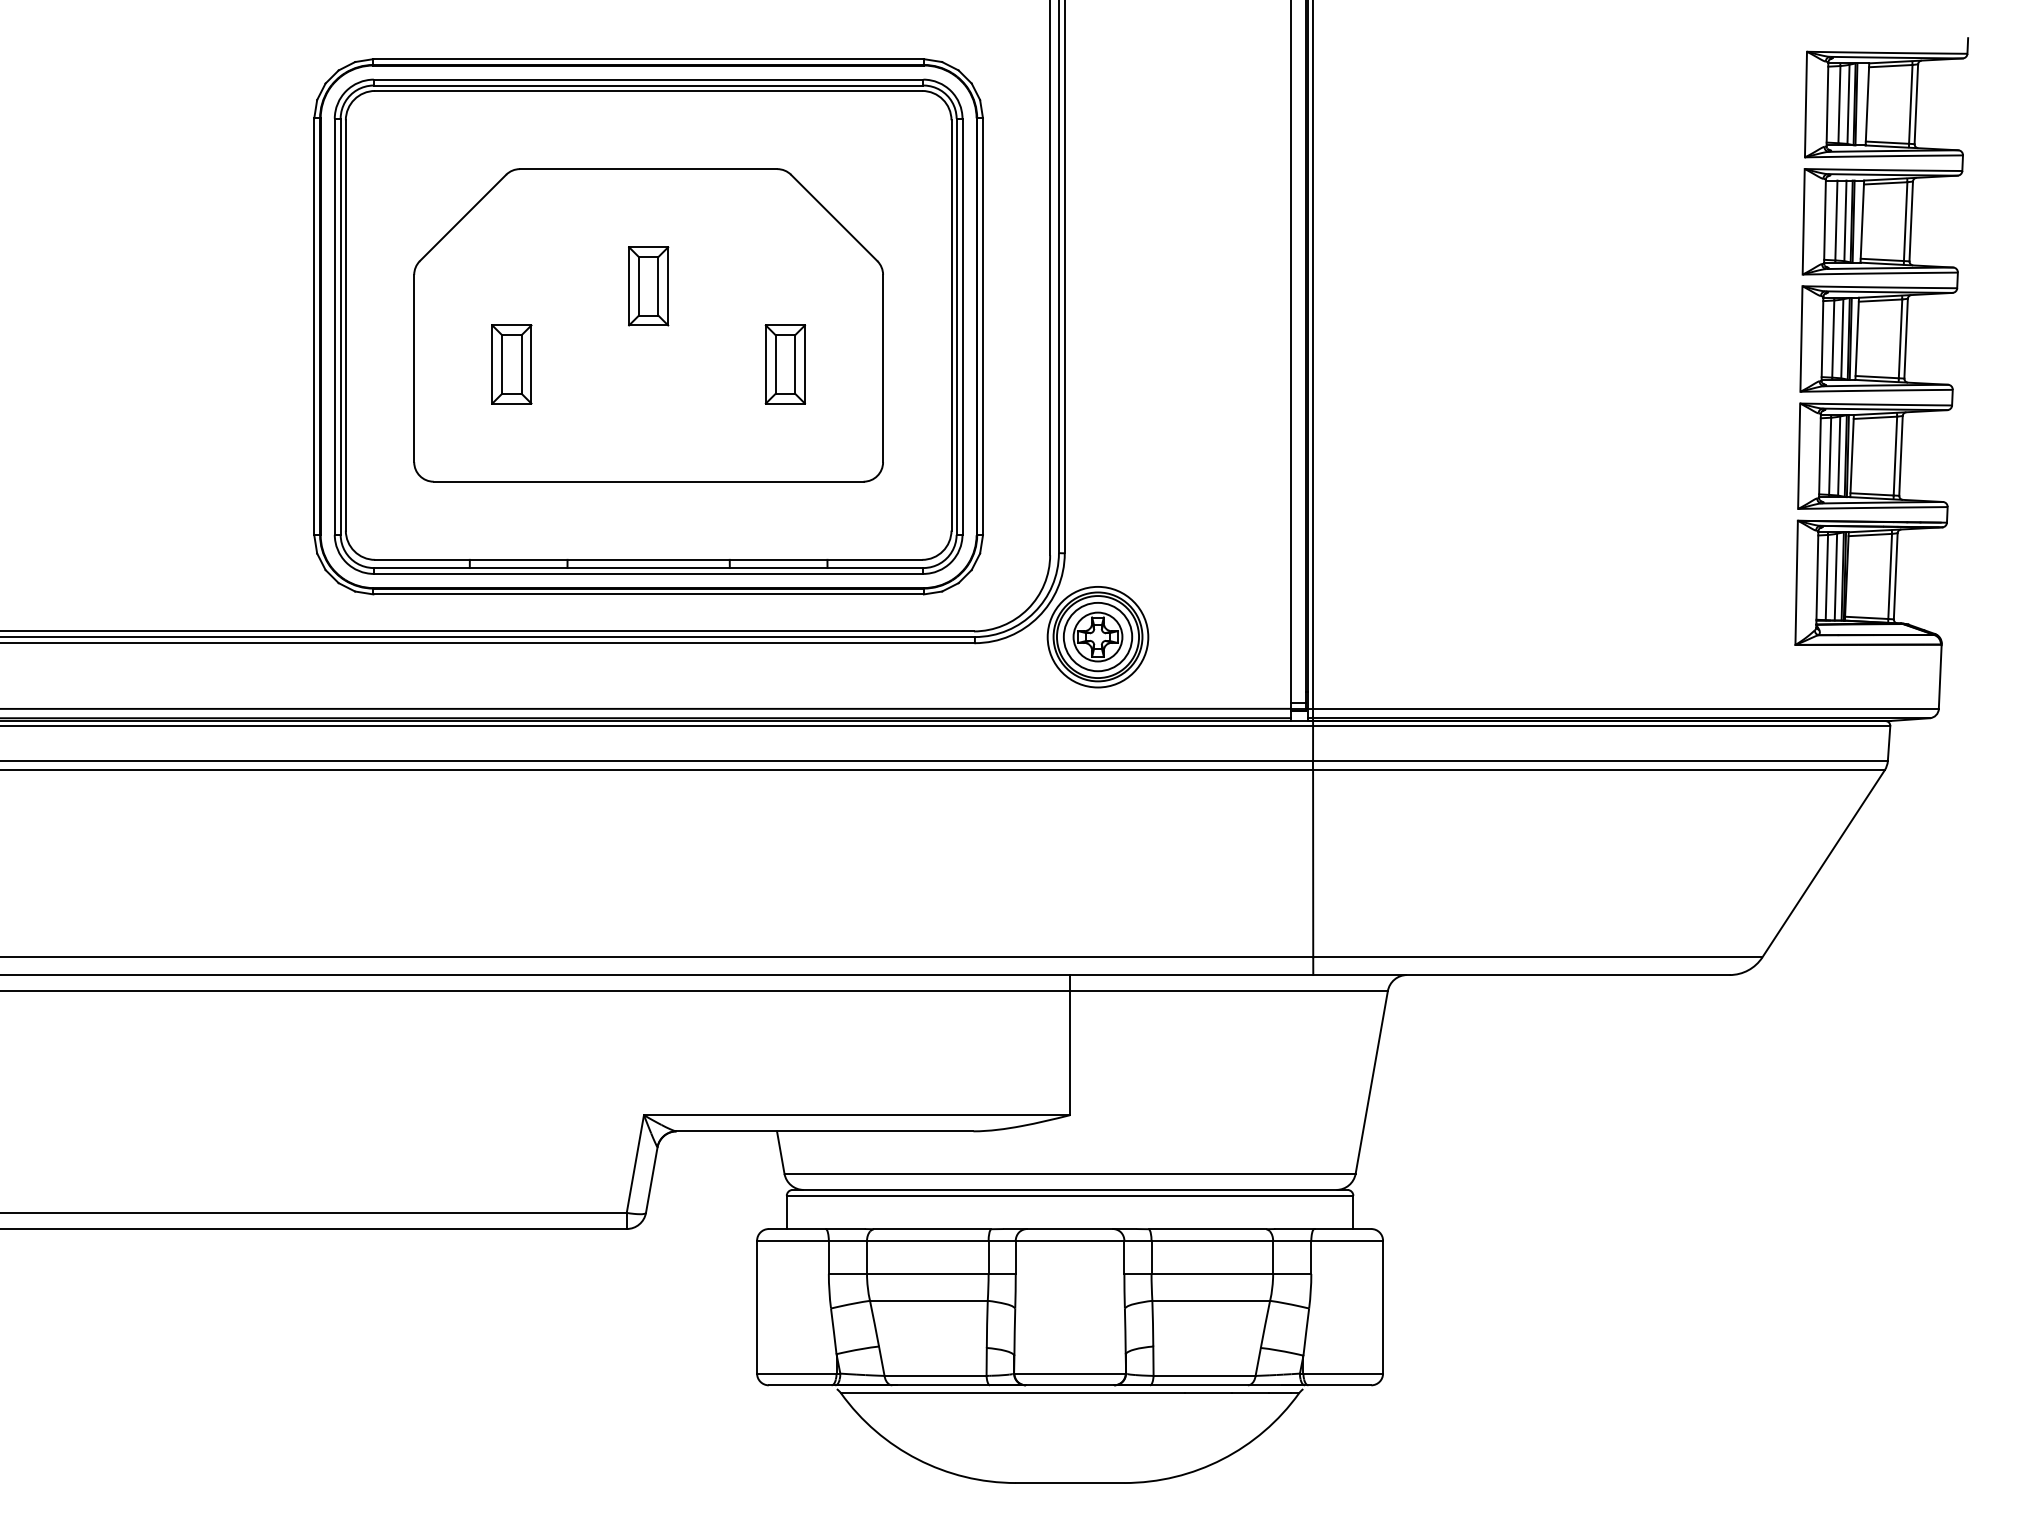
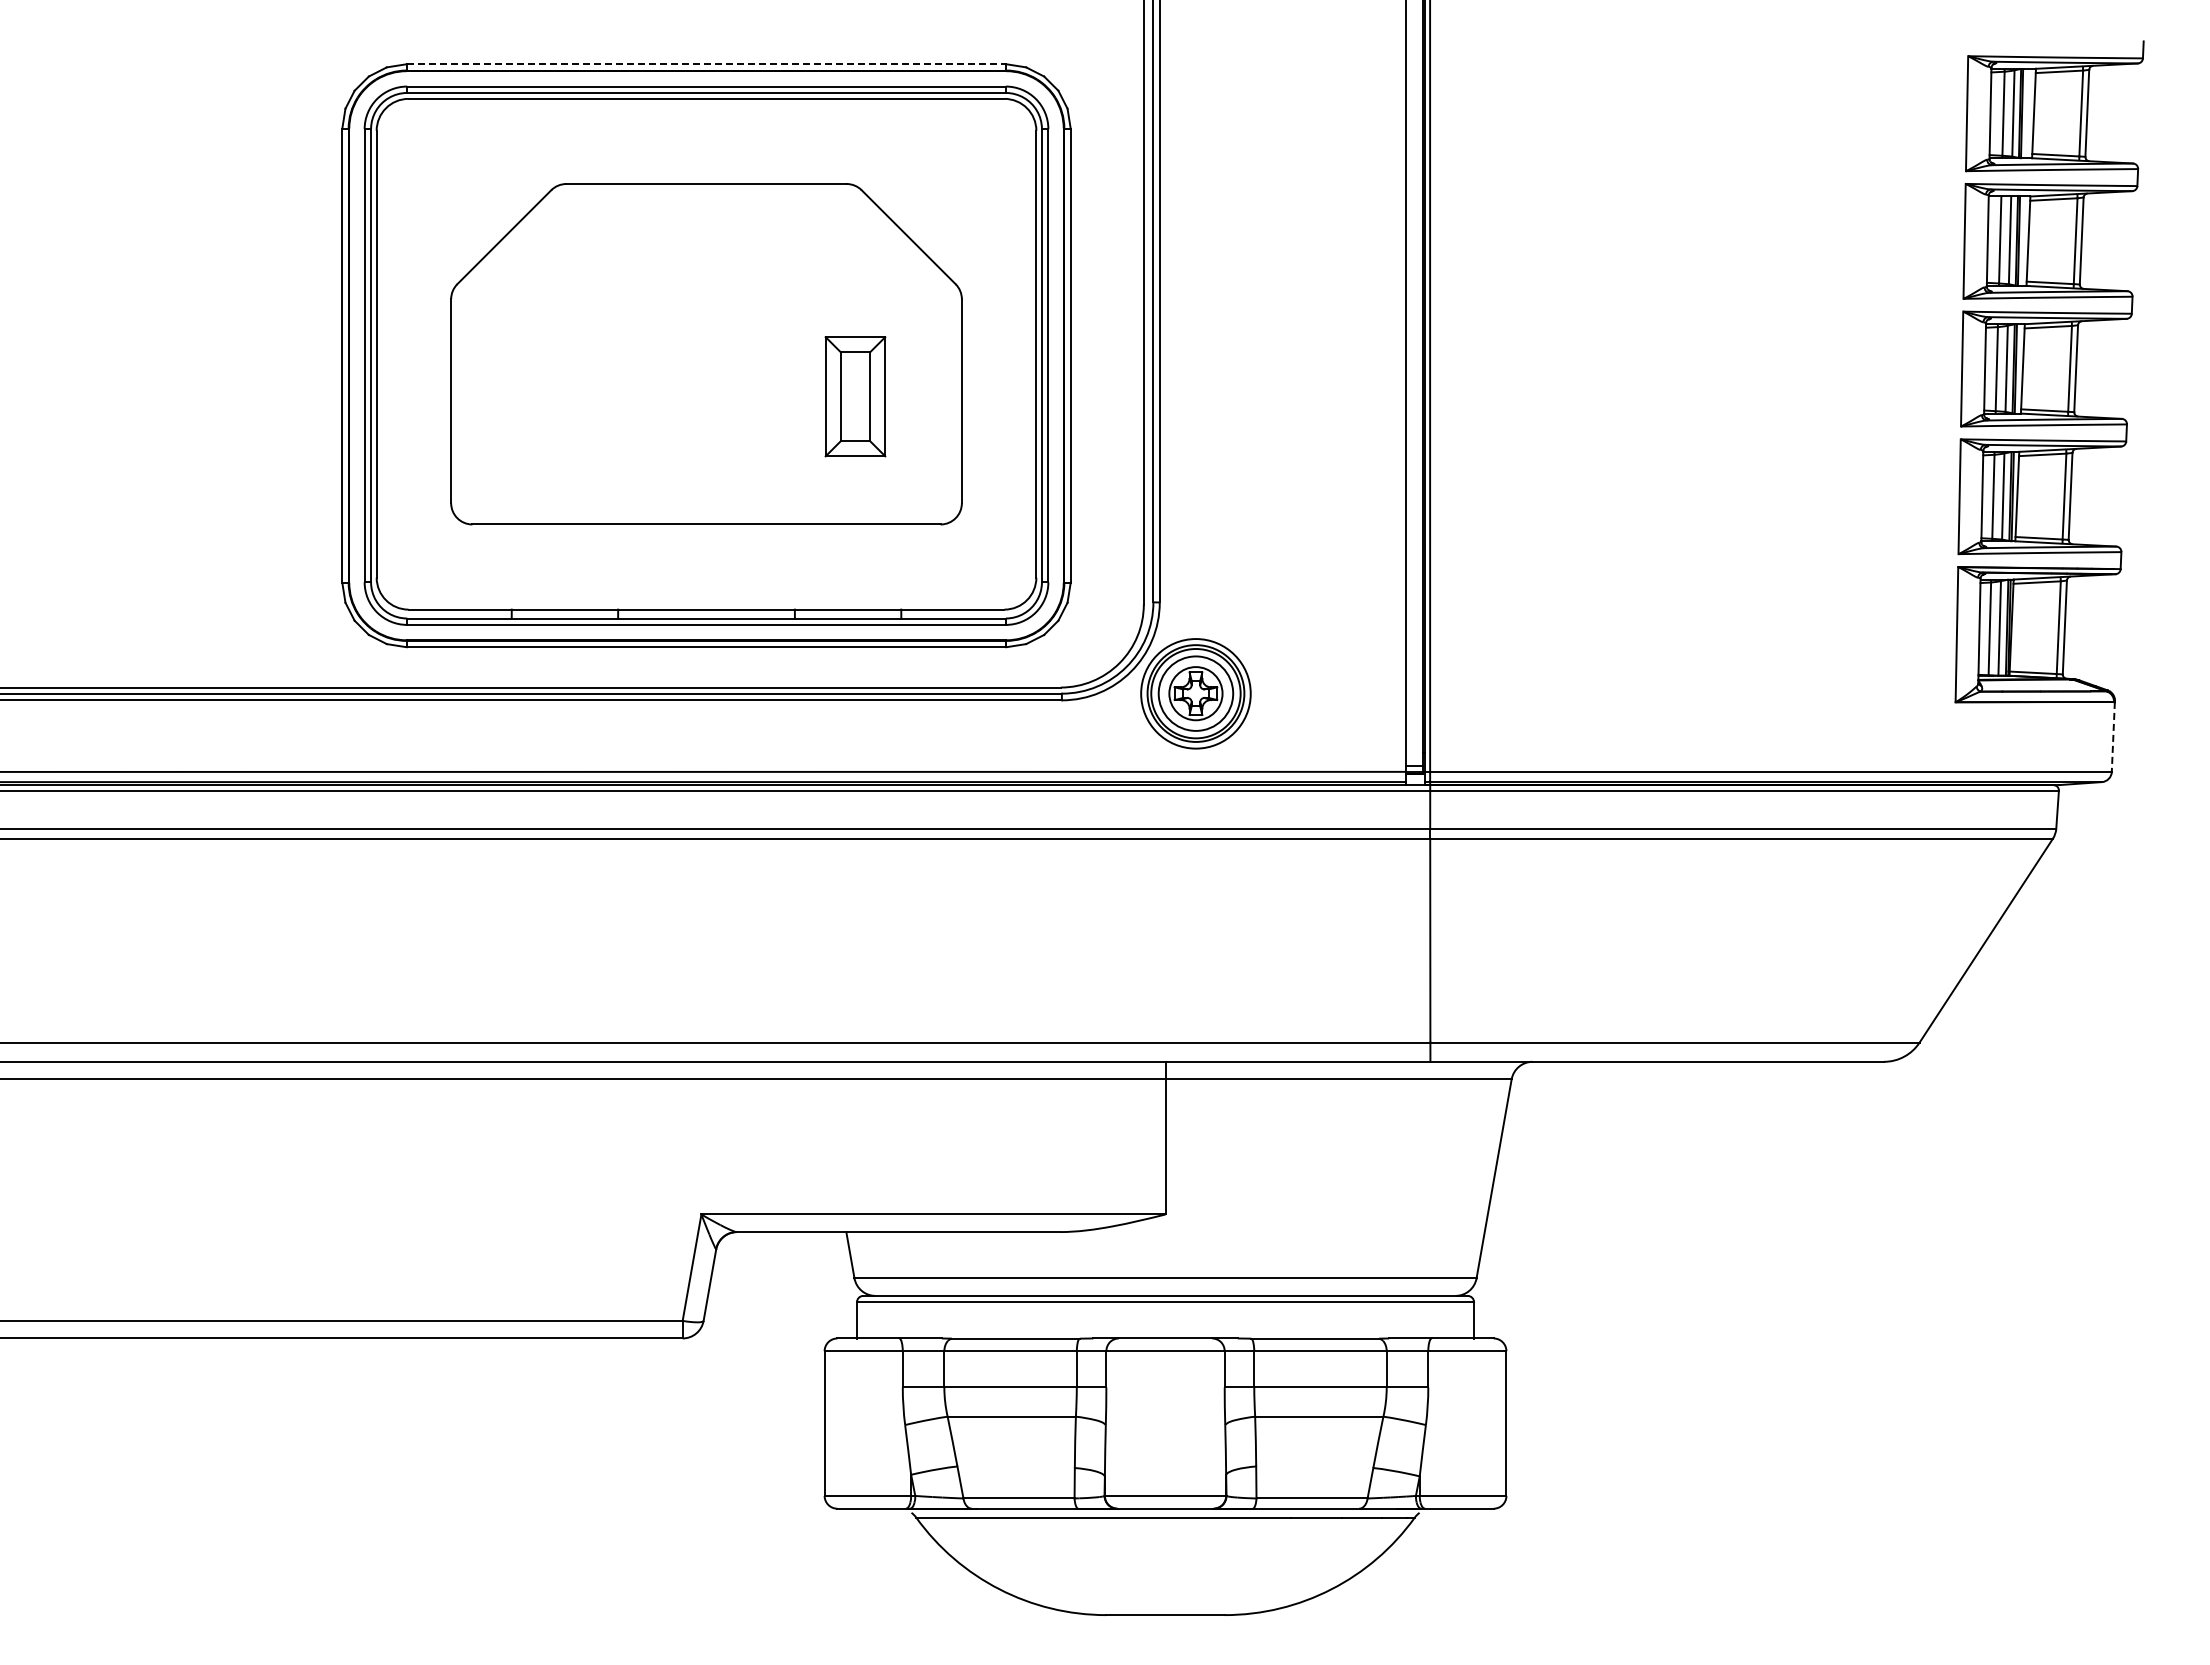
line: (648, 59) -> (706, 64), solid -> dashed
part: (648, 286) -> (706, 311), removed
part: (511, 364) -> (557, 396), removed
part: (785, 364) -> (855, 396), size x1.4
line: (1940, 677) -> (2113, 737), solid -> dashed

